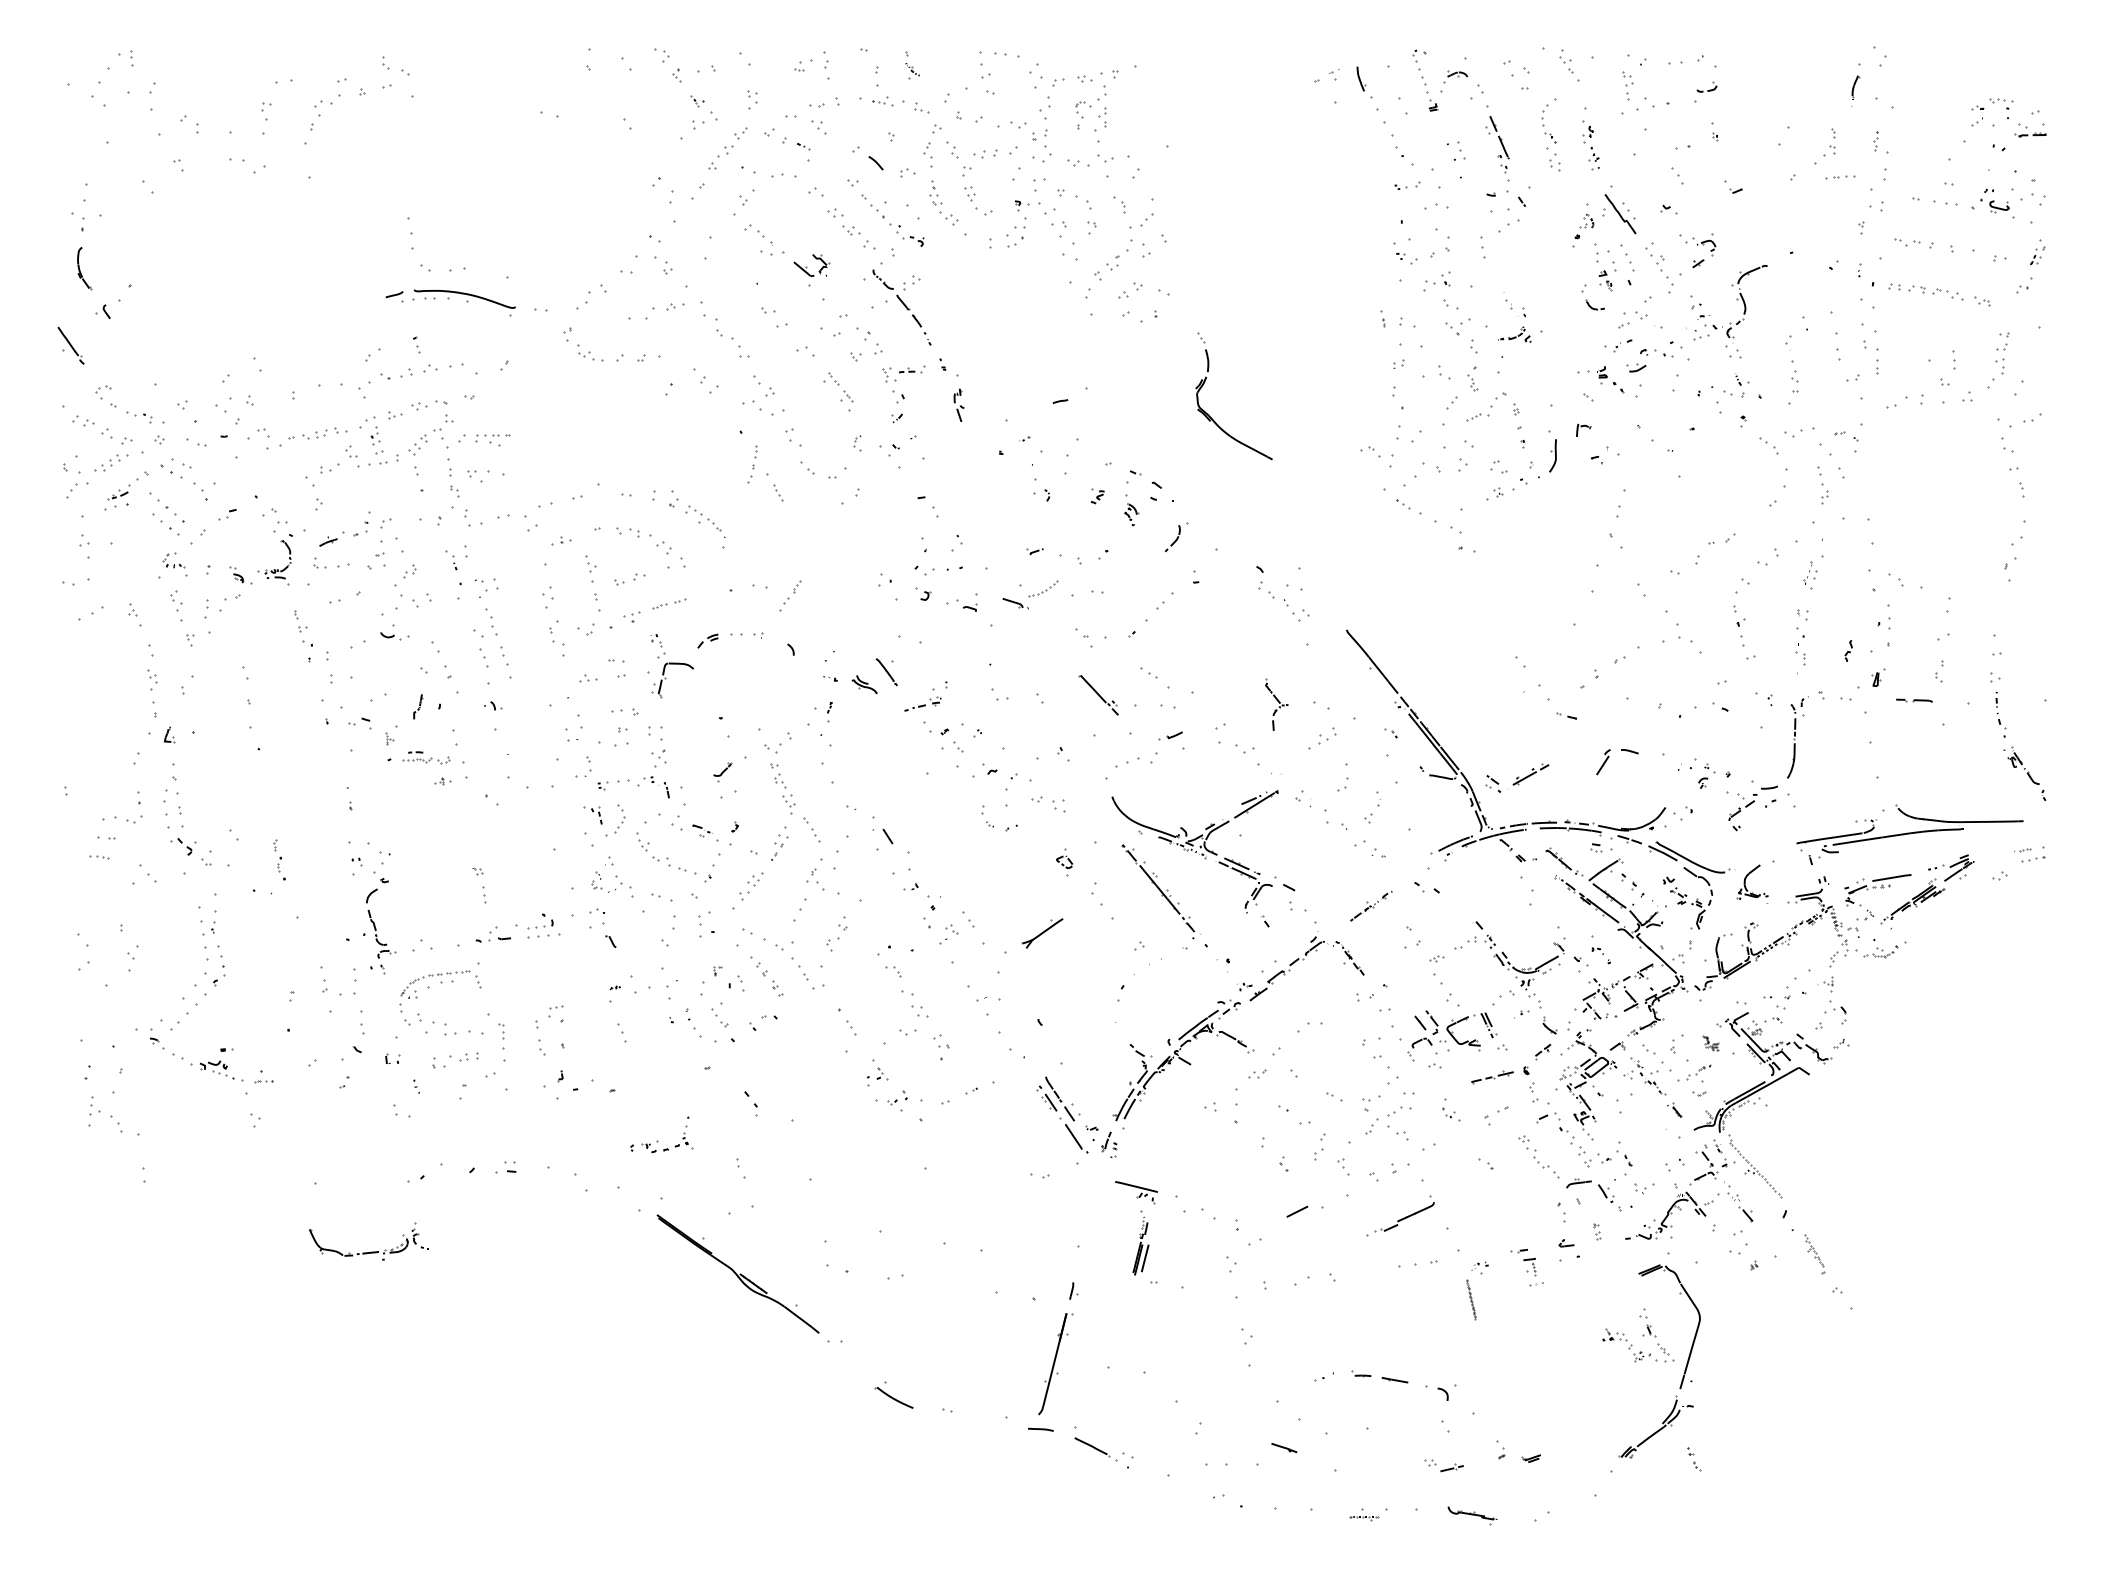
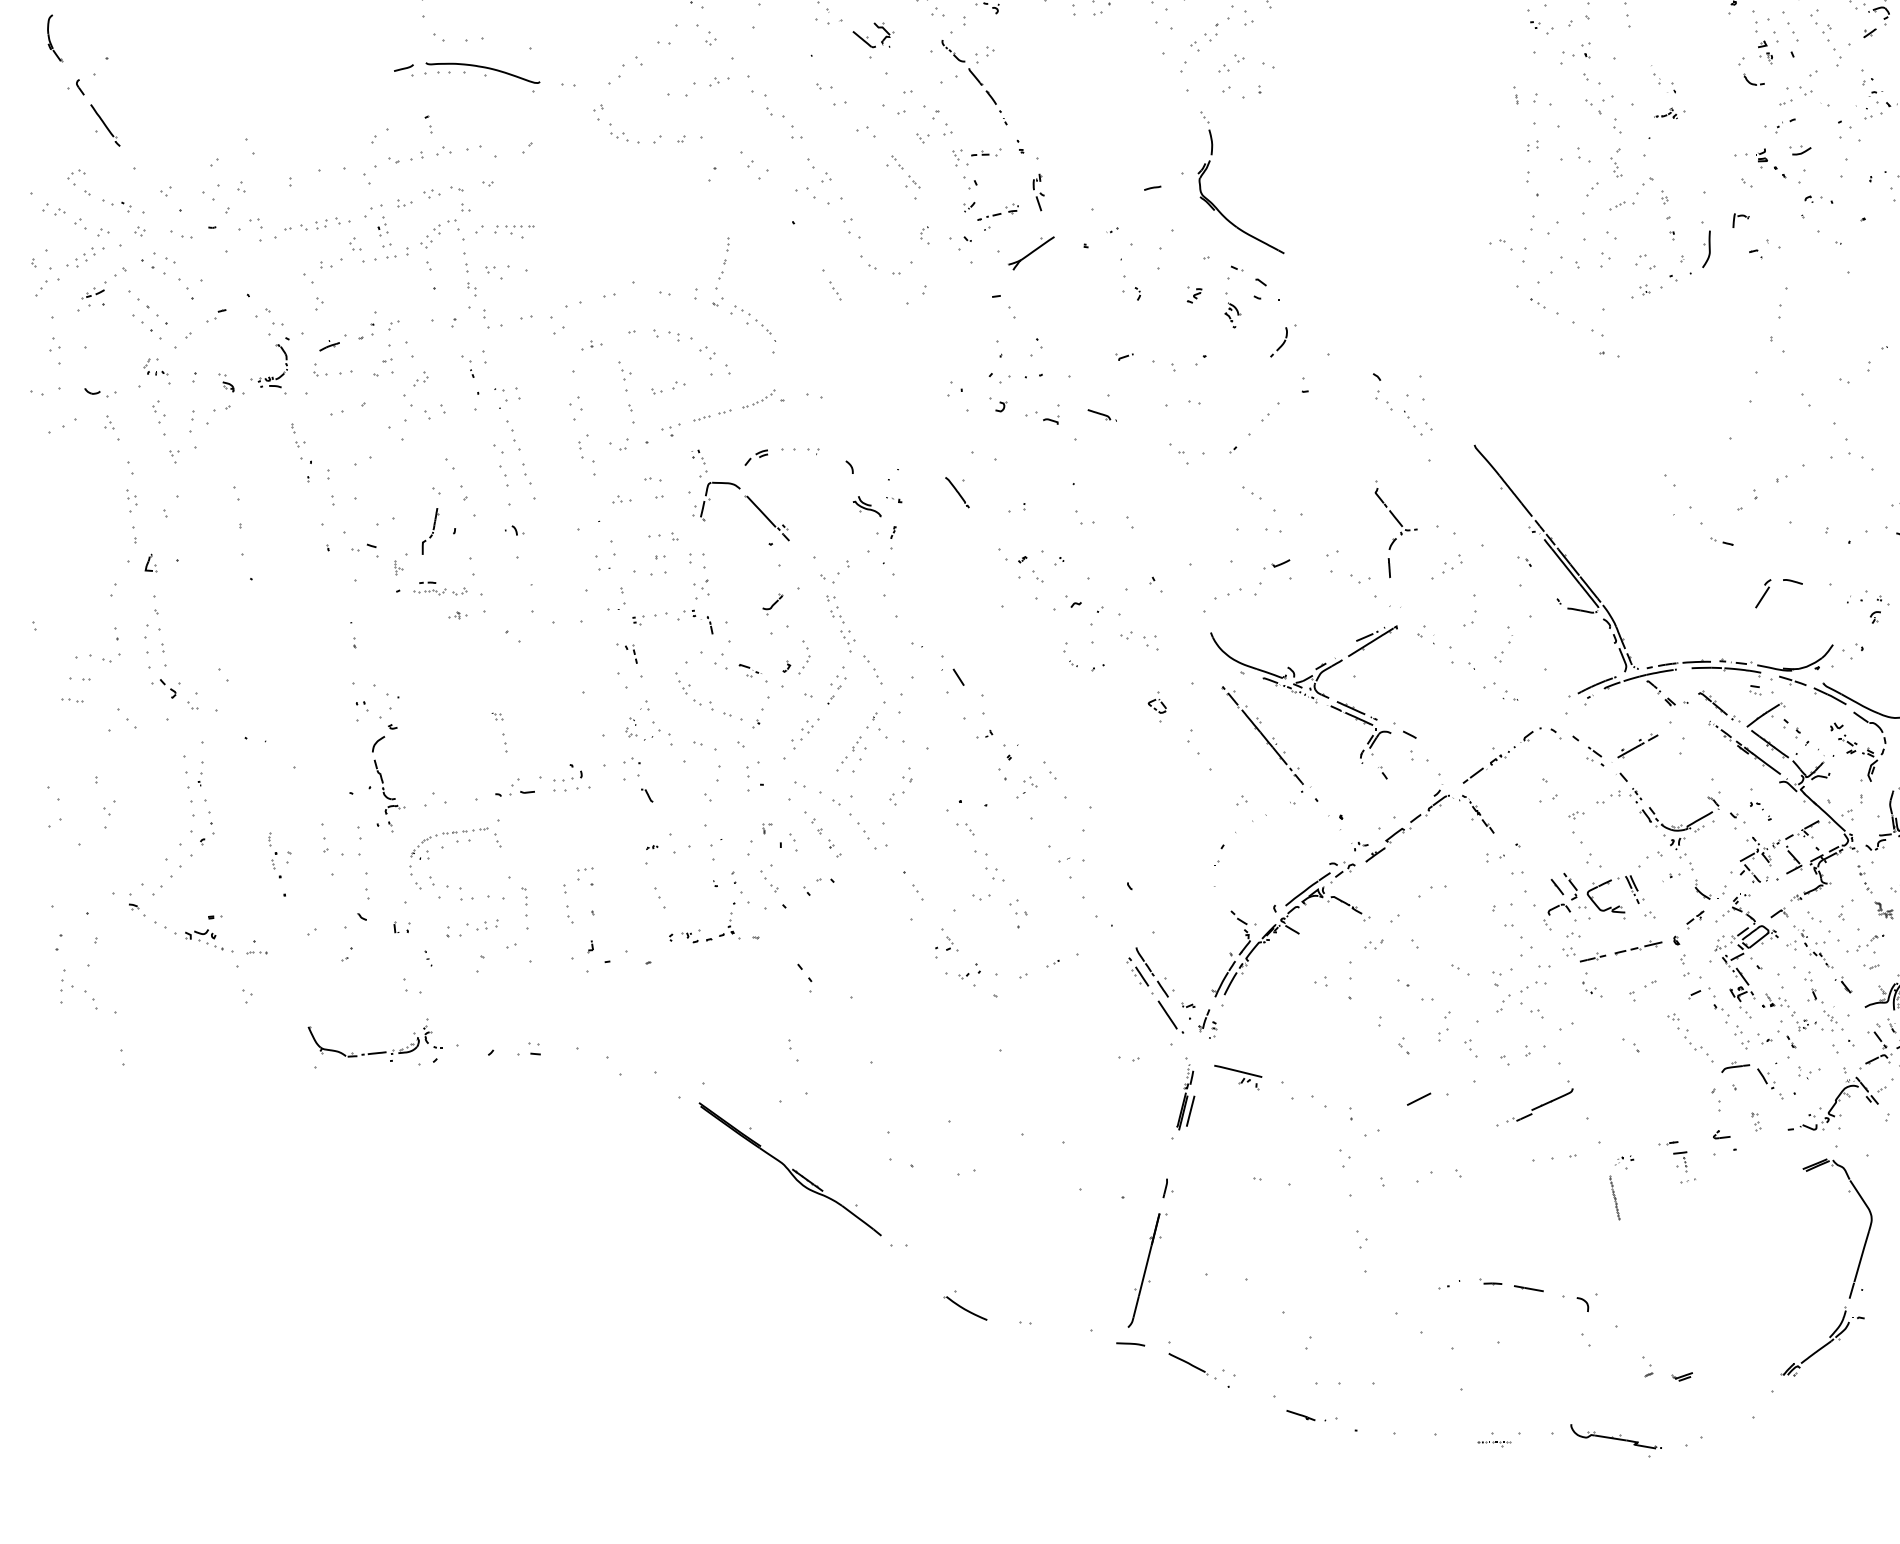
part: (1520, 335) -> (1669, 113), size x0.62
part: (70, 345) -> (104, 125), moved
part: (1652, 352) -> (1818, 199), moved
part: (1211, 417) -> (1215, 206), moved
part: (752, 464) -> (724, 259), moved
part: (1043, 588) -> (759, 398), moved
part: (790, 595) -> (849, 753), moved
part: (394, 636) -> (100, 392), moved
part: (864, 684) -> (867, 506), moved
part: (1098, 695) -> (767, 518), moved
part: (922, 703) -> (997, 211), moved
part: (1276, 704) -> (1395, 528), size x1.67
part: (418, 706) -> (430, 531), size x1.67
part: (1517, 777) -> (1622, 749), moved
part: (619, 818) -> (804, 657), moved
part: (279, 859) -> (274, 854), moved
part: (1371, 906) -> (1502, 756), size x1.67
part: (1042, 933) -> (1031, 253), moved
part: (657, 1140) -> (699, 929), moved
part: (1140, 1242) -> (1185, 1093), moved
part: (370, 1251) -> (376, 1051), moved
part: (1638, 1335) -> (1802, 1001), moved
part: (1284, 1448) -> (1301, 1416), moved
part: (1694, 1459) -> (1865, 879), moved
part: (1443, 1465) -> (1583, 955), moved
part: (1472, 1515) -> (1615, 1440), size x1.67

